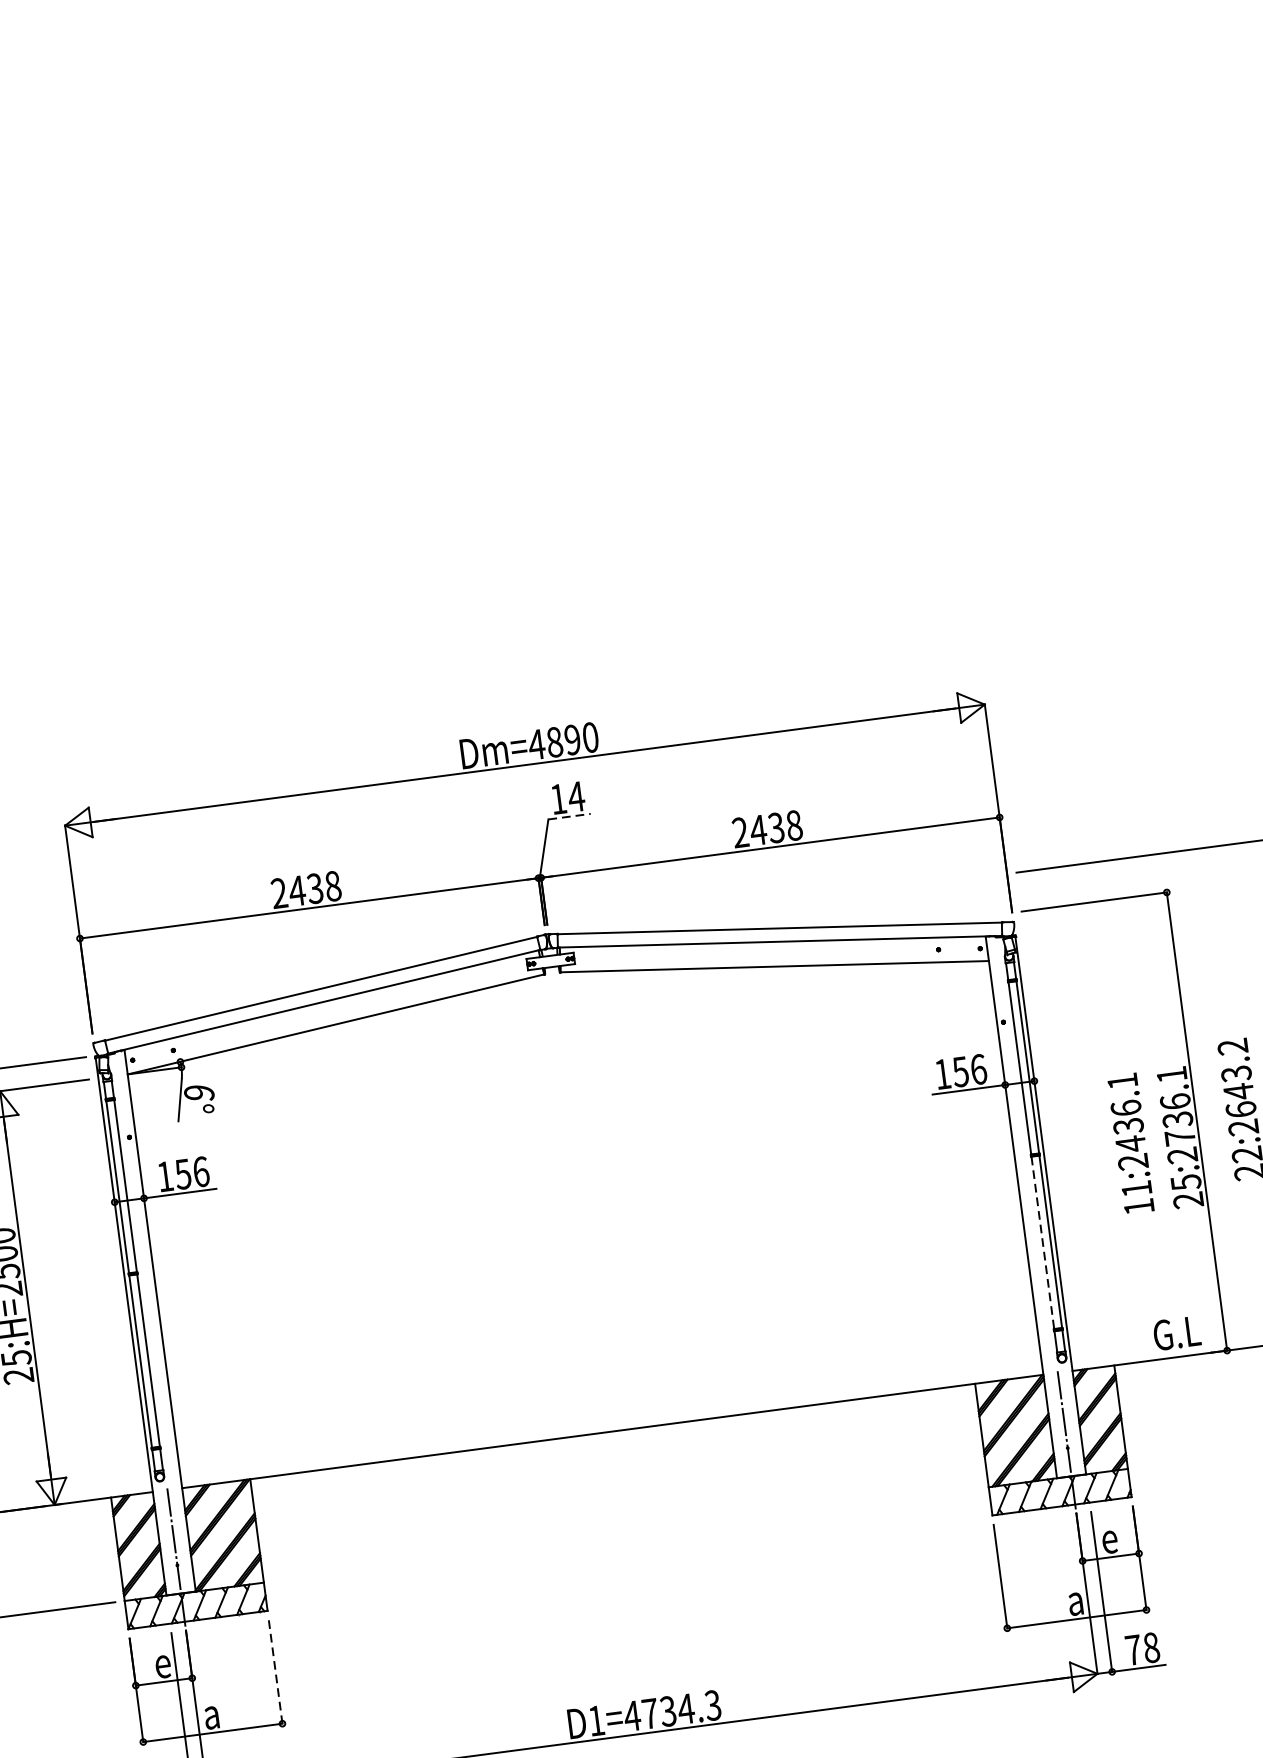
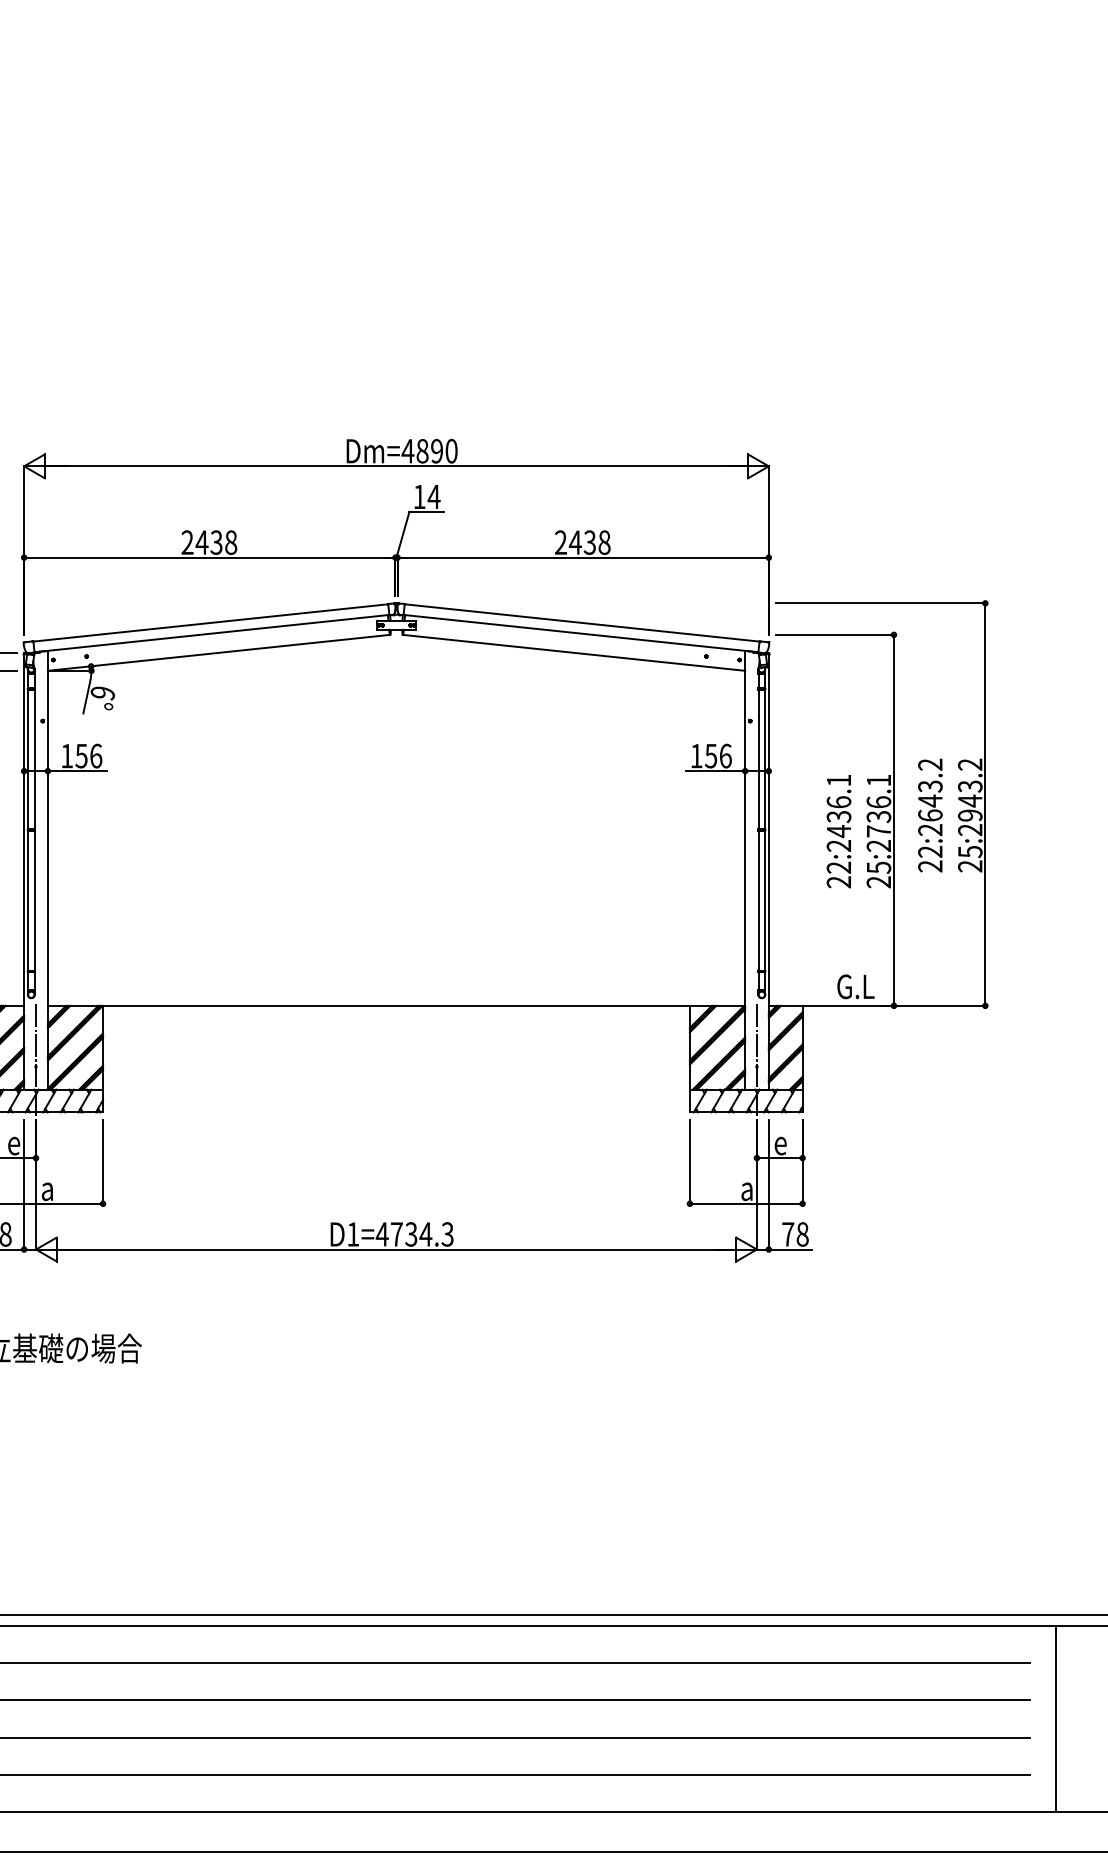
line: (570, 817) -> (427, 512), dashed -> solid
text: (1137, 1197) -> (838, 874), 11:2436.1 -> 22:2436.1
line: (1042, 1242) -> (758, 900), dashed -> solid
line: (276, 1672) -> (103, 1162), dashed -> solid

